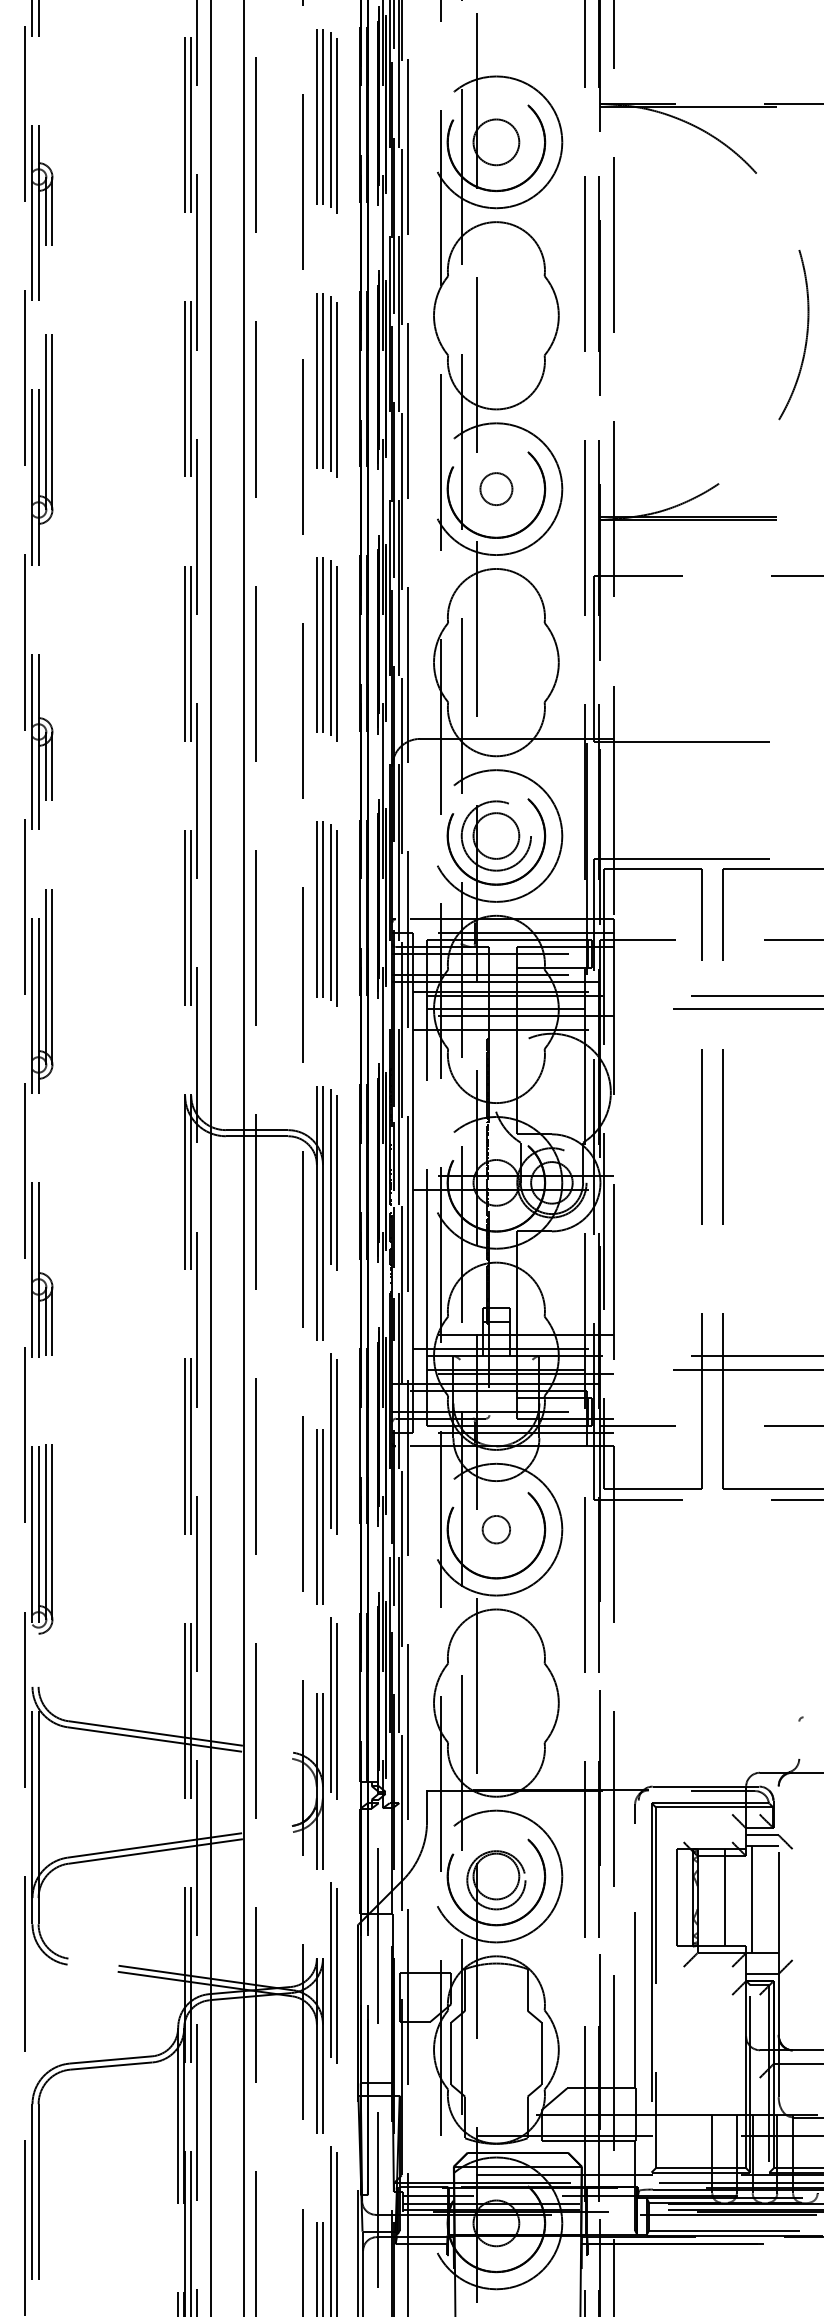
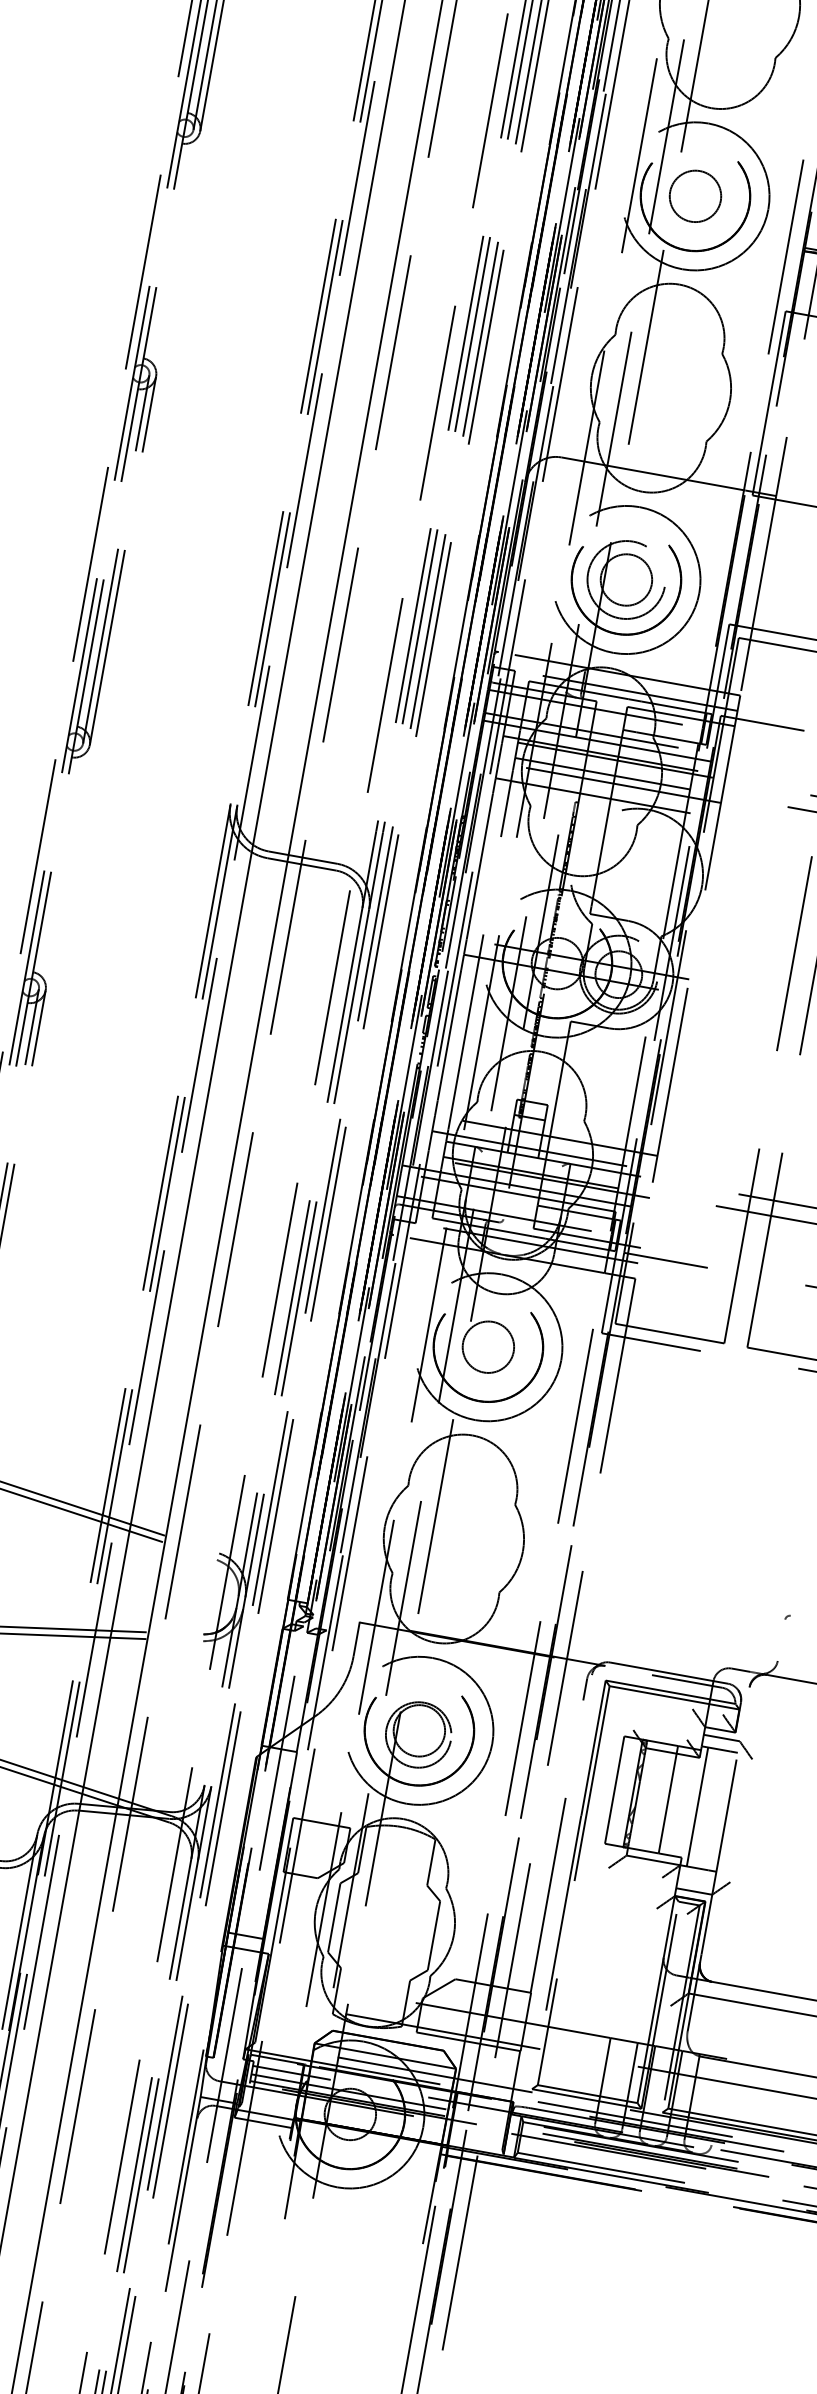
circle: (496, 488) -> (695, 195), size x1.43
circle: (496, 1529) -> (488, 1347), size x1.67

